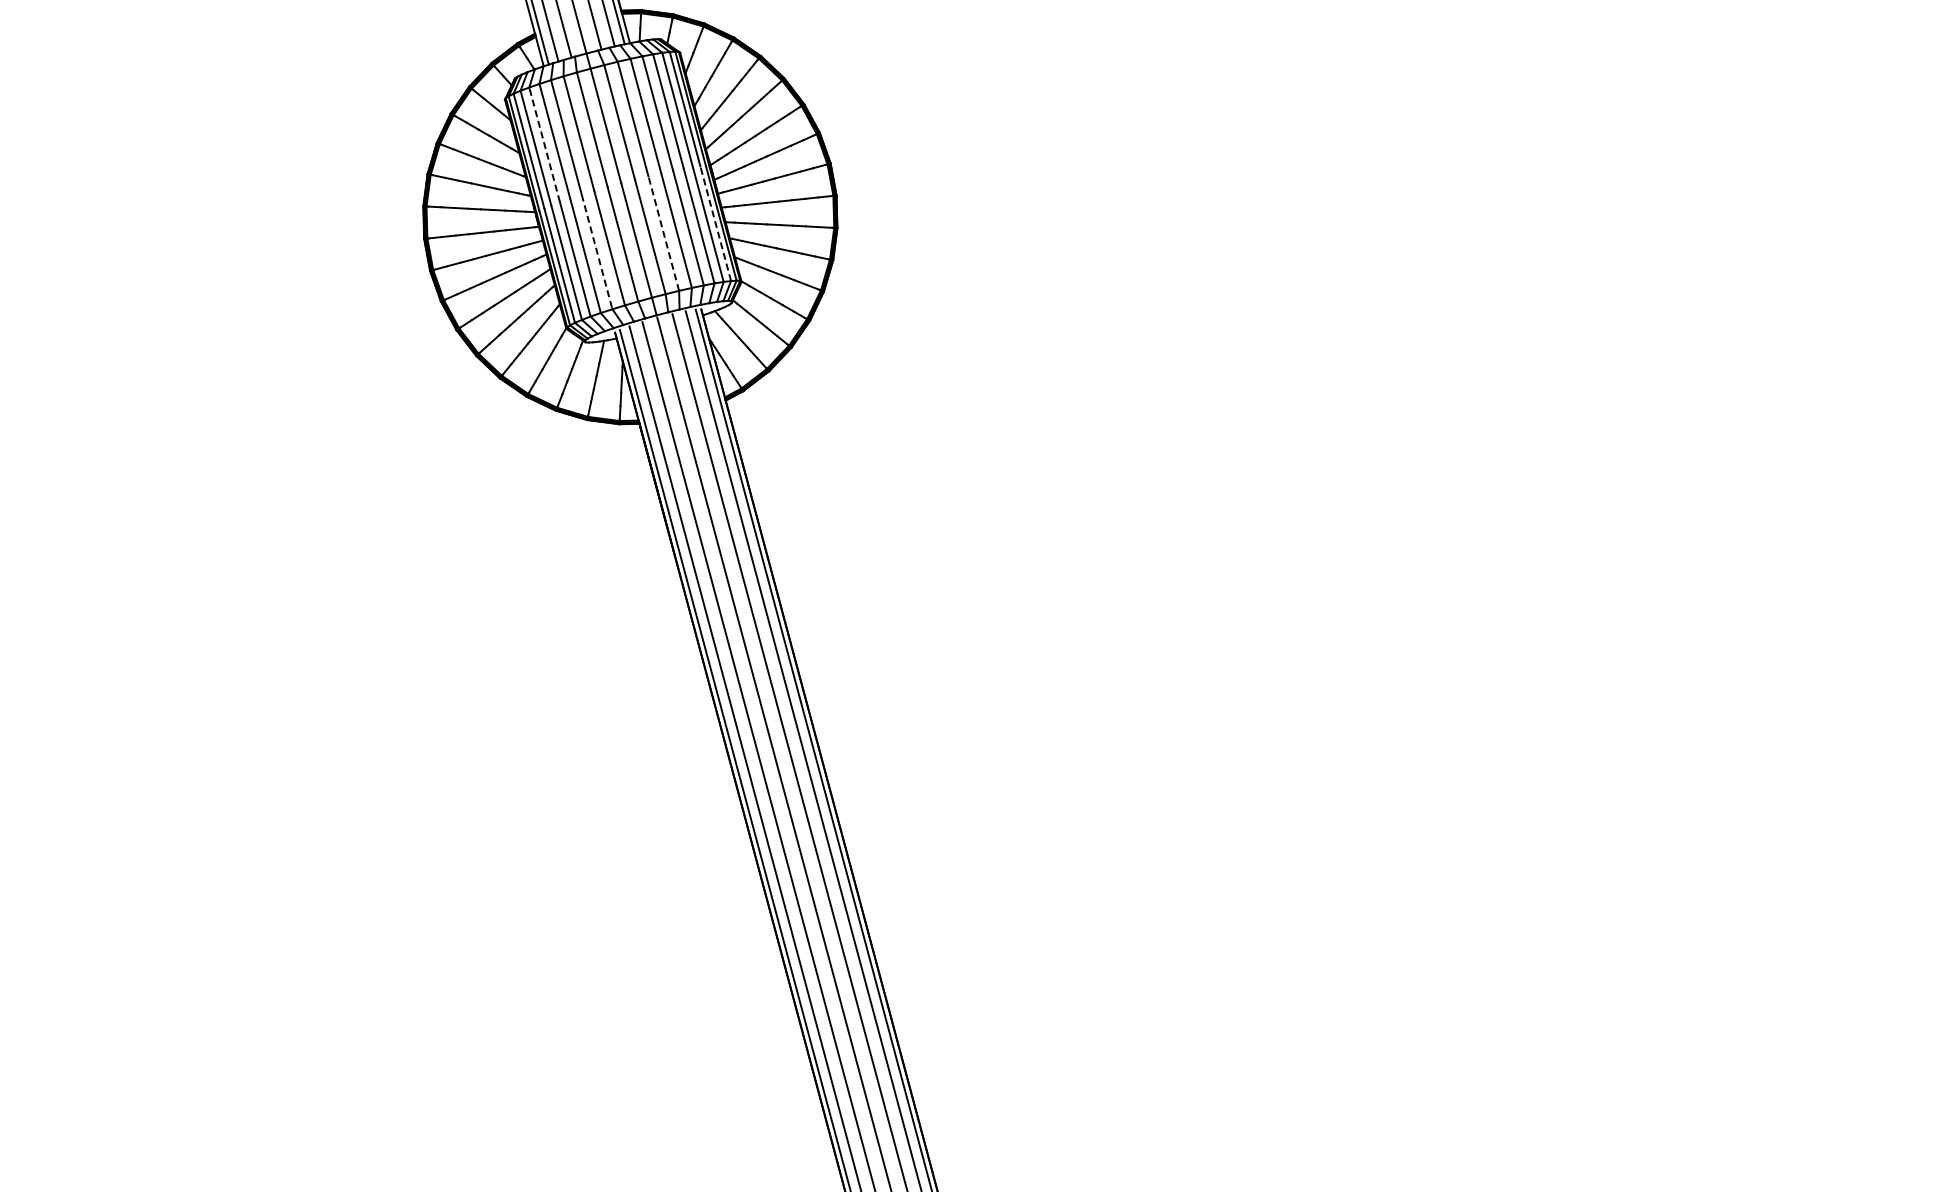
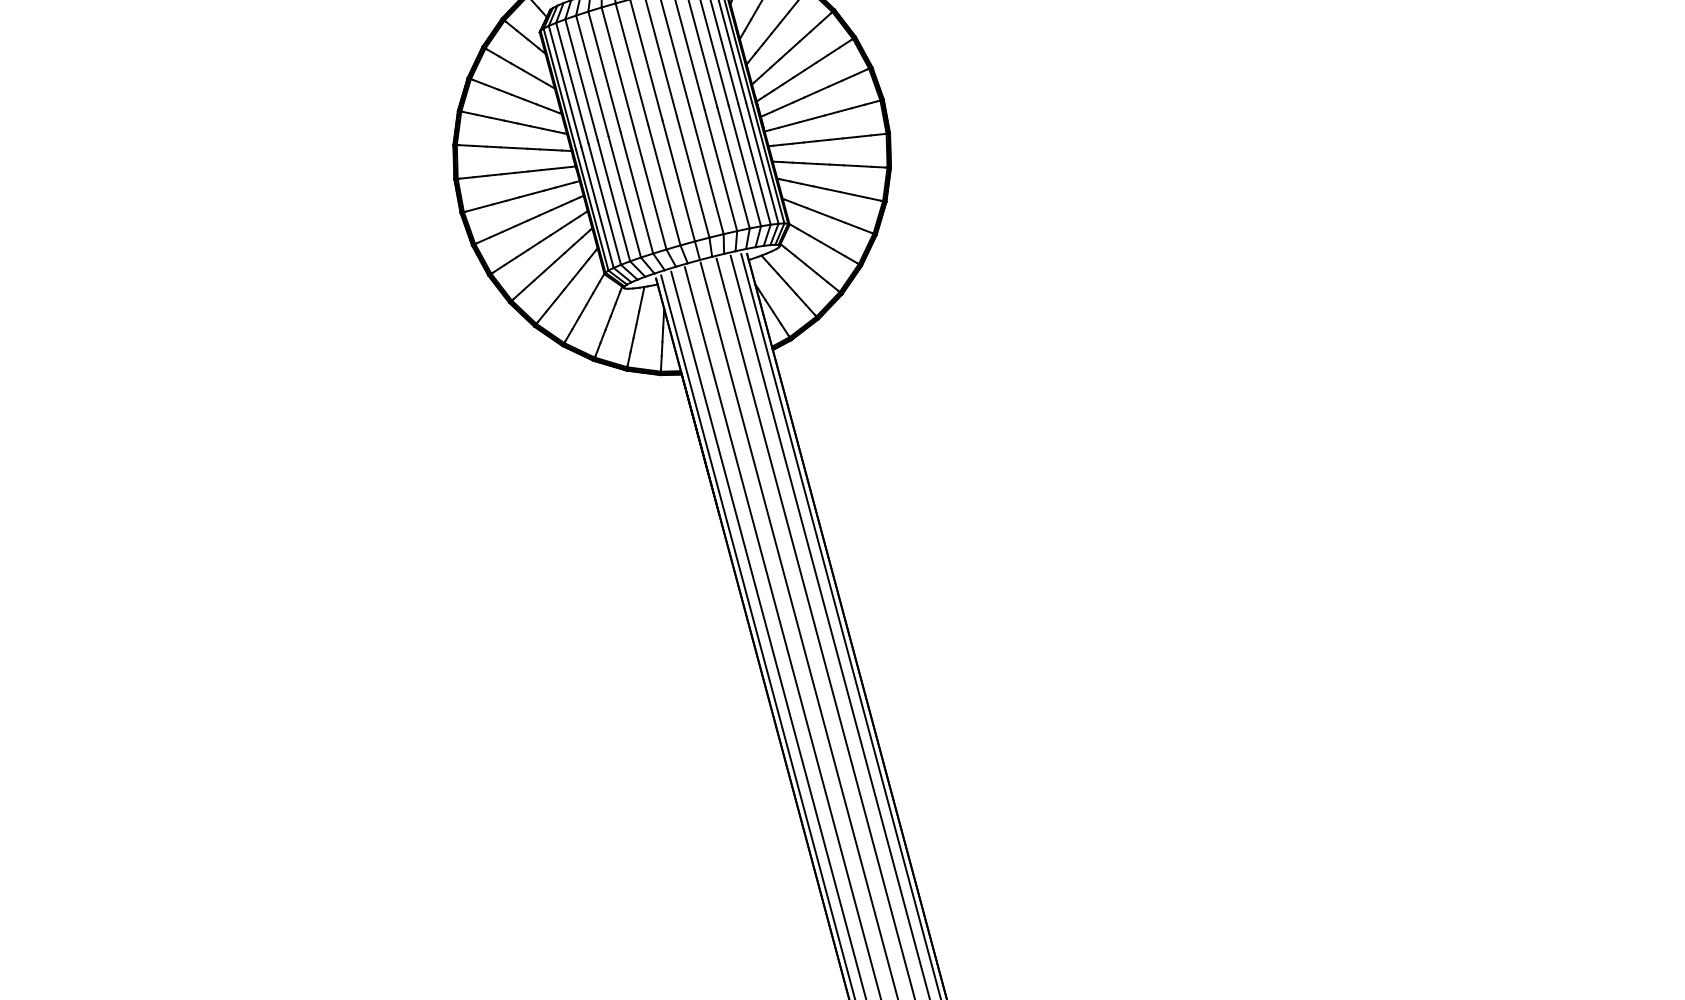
line: (544, 144) -> (581, 79), dashed -> solid
line: (715, 223) -> (762, 162), dashed -> solid
line: (663, 233) -> (707, 173), dashed -> solid
line: (597, 252) -> (637, 193), dashed -> solid

